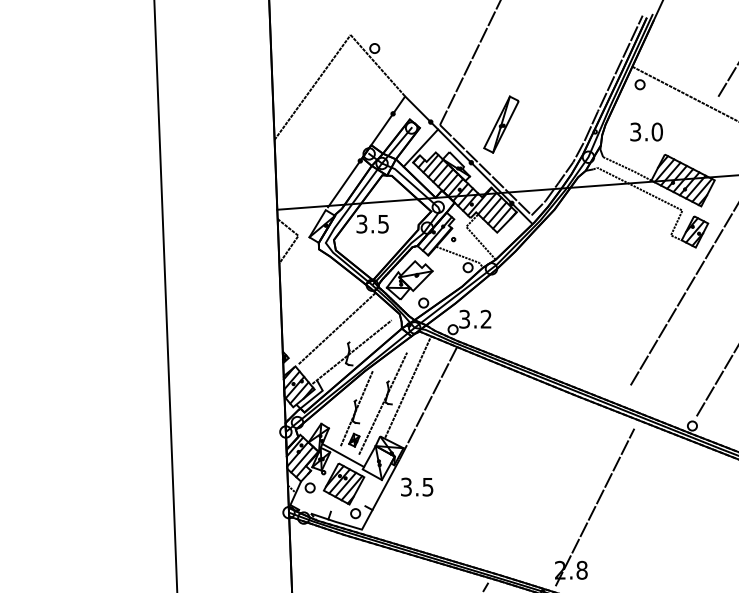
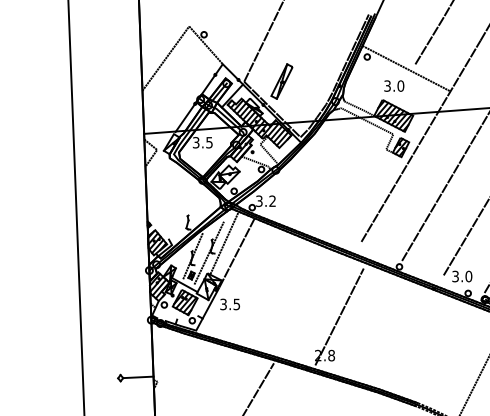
text: (646, 131) -> (394, 85), moved
line: (336, 327) -> (180, 206), removed
line: (351, 352) -> (189, 221), removed

